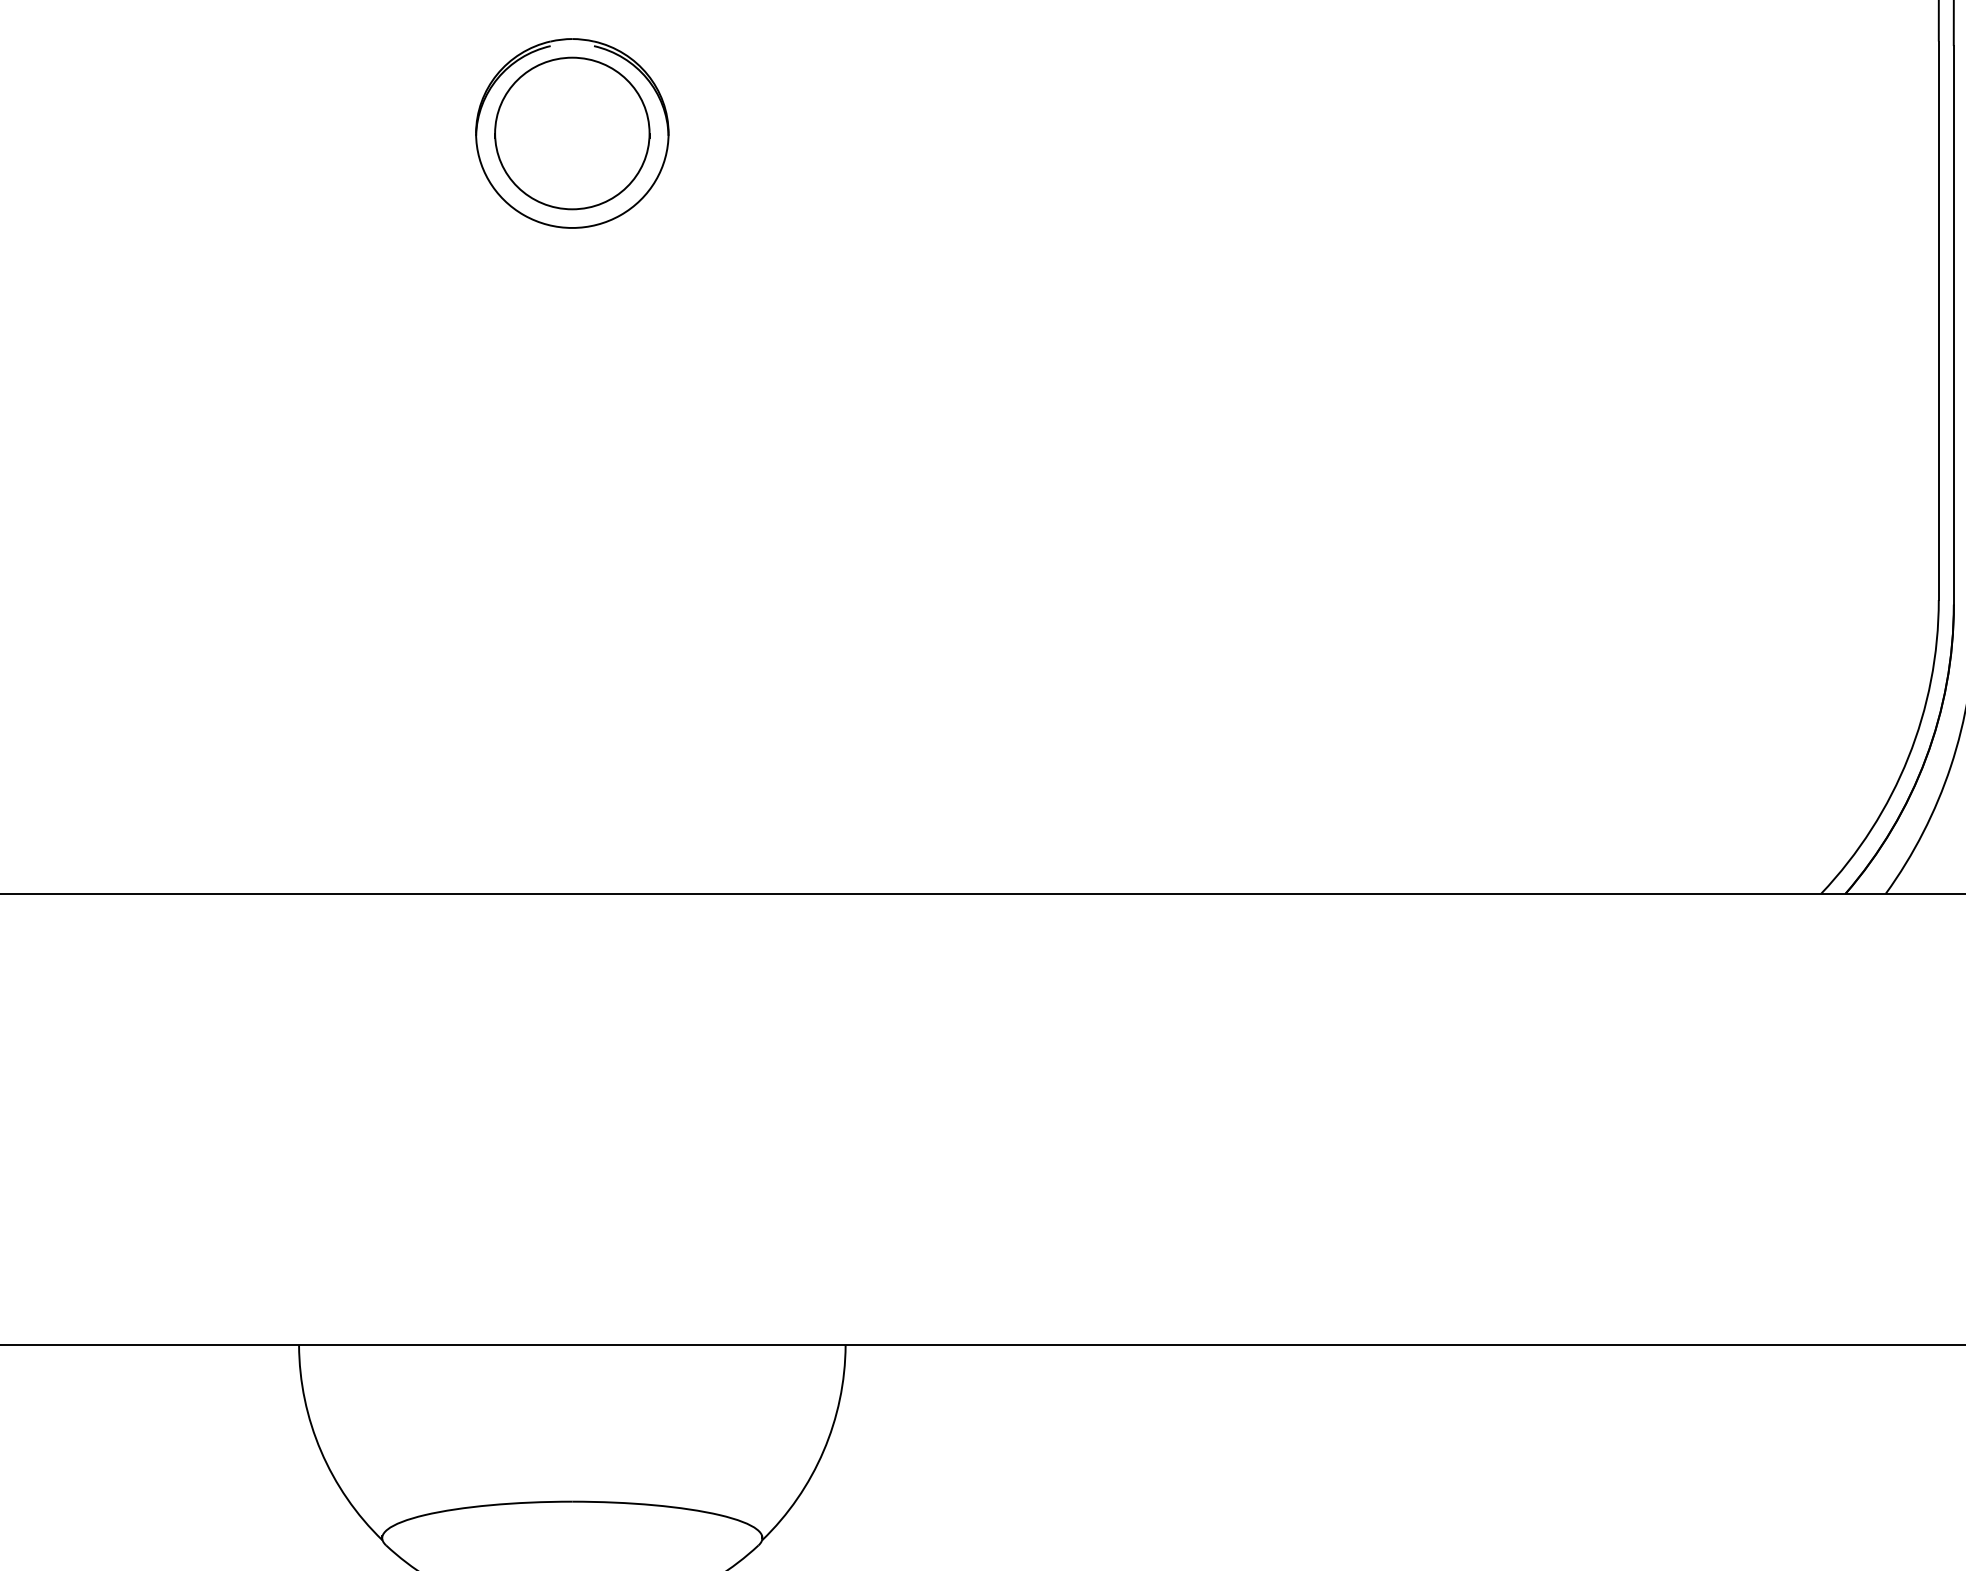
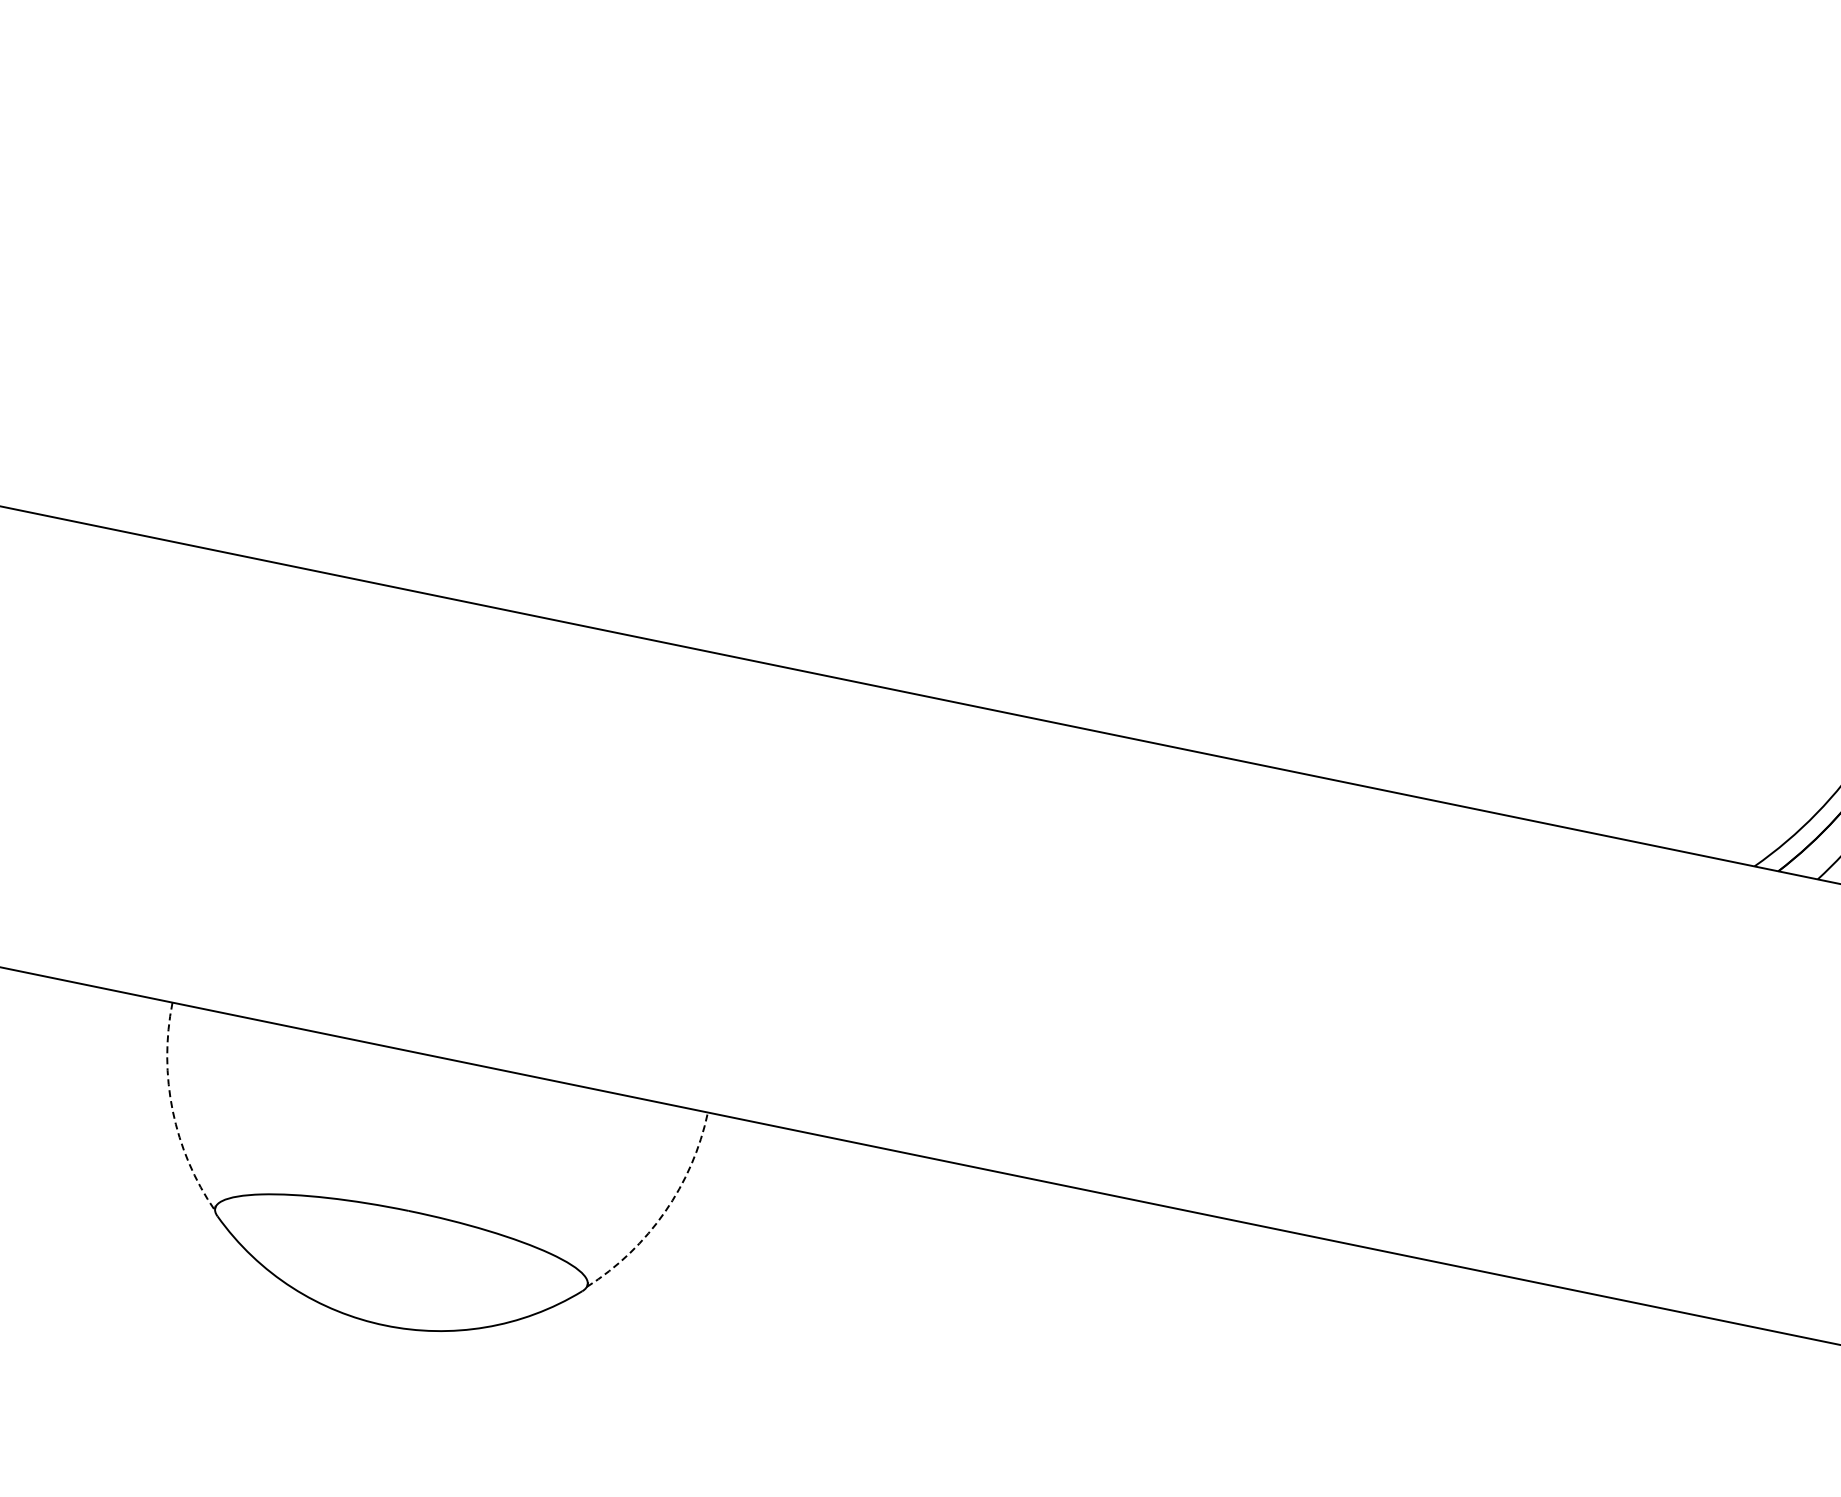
arc: (321, 1451) -> (173, 1111), solid -> dashed
arc: (823, 1451) -> (664, 1212), solid -> dashed

